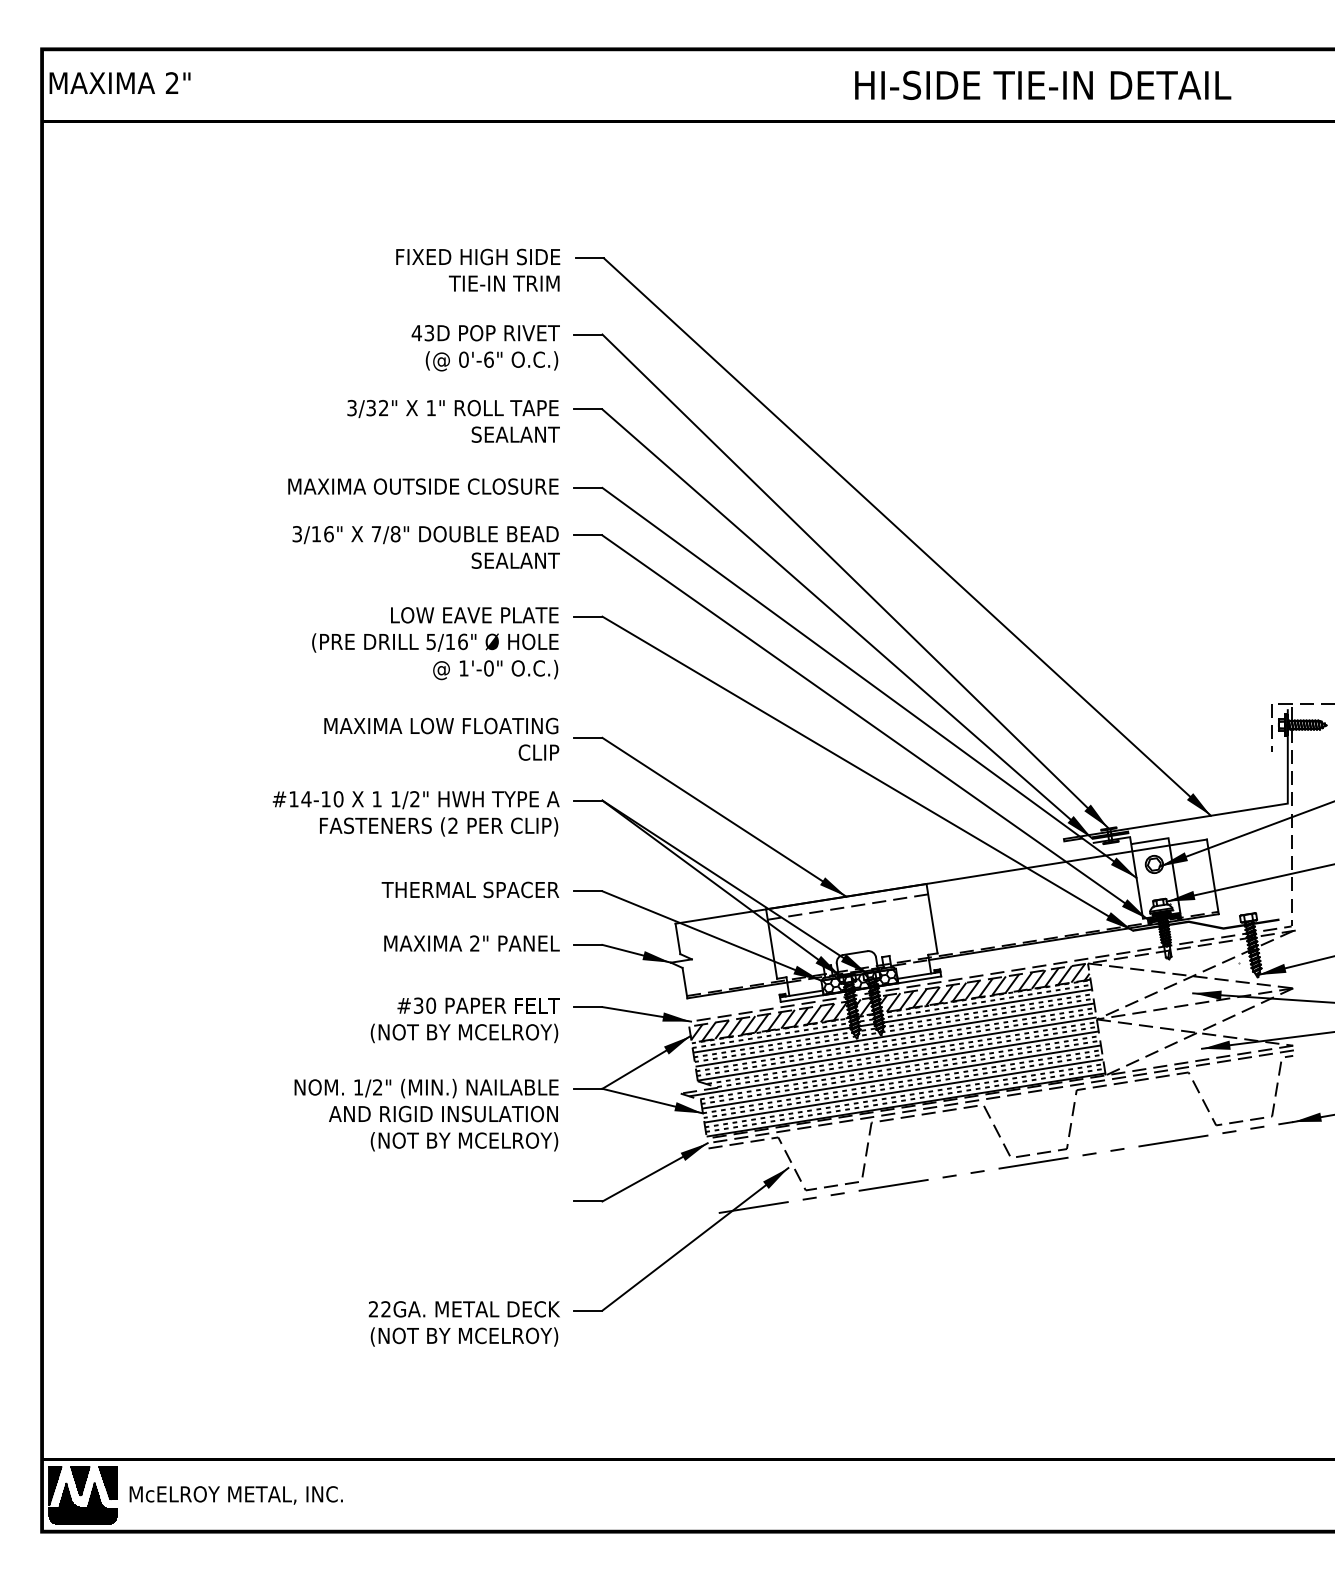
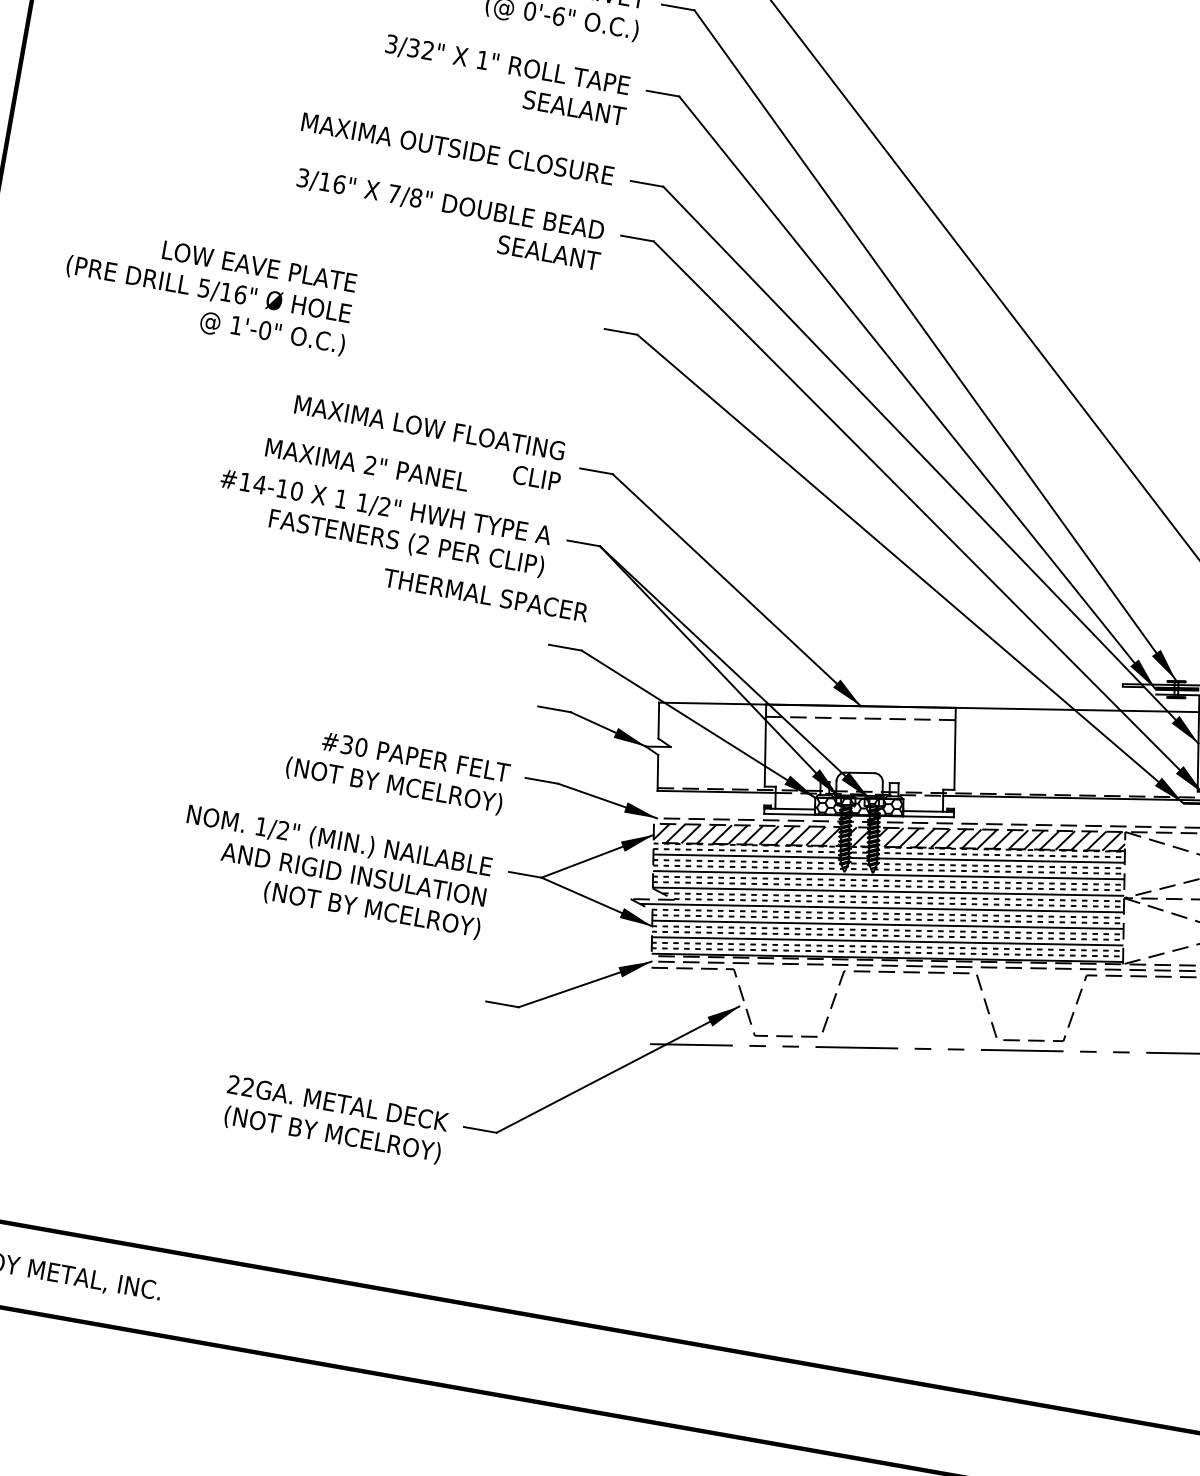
text: (435, 643) -> (208, 291), moved
text: (470, 889) -> (486, 594), moved
text: (471, 943) -> (366, 464), moved

